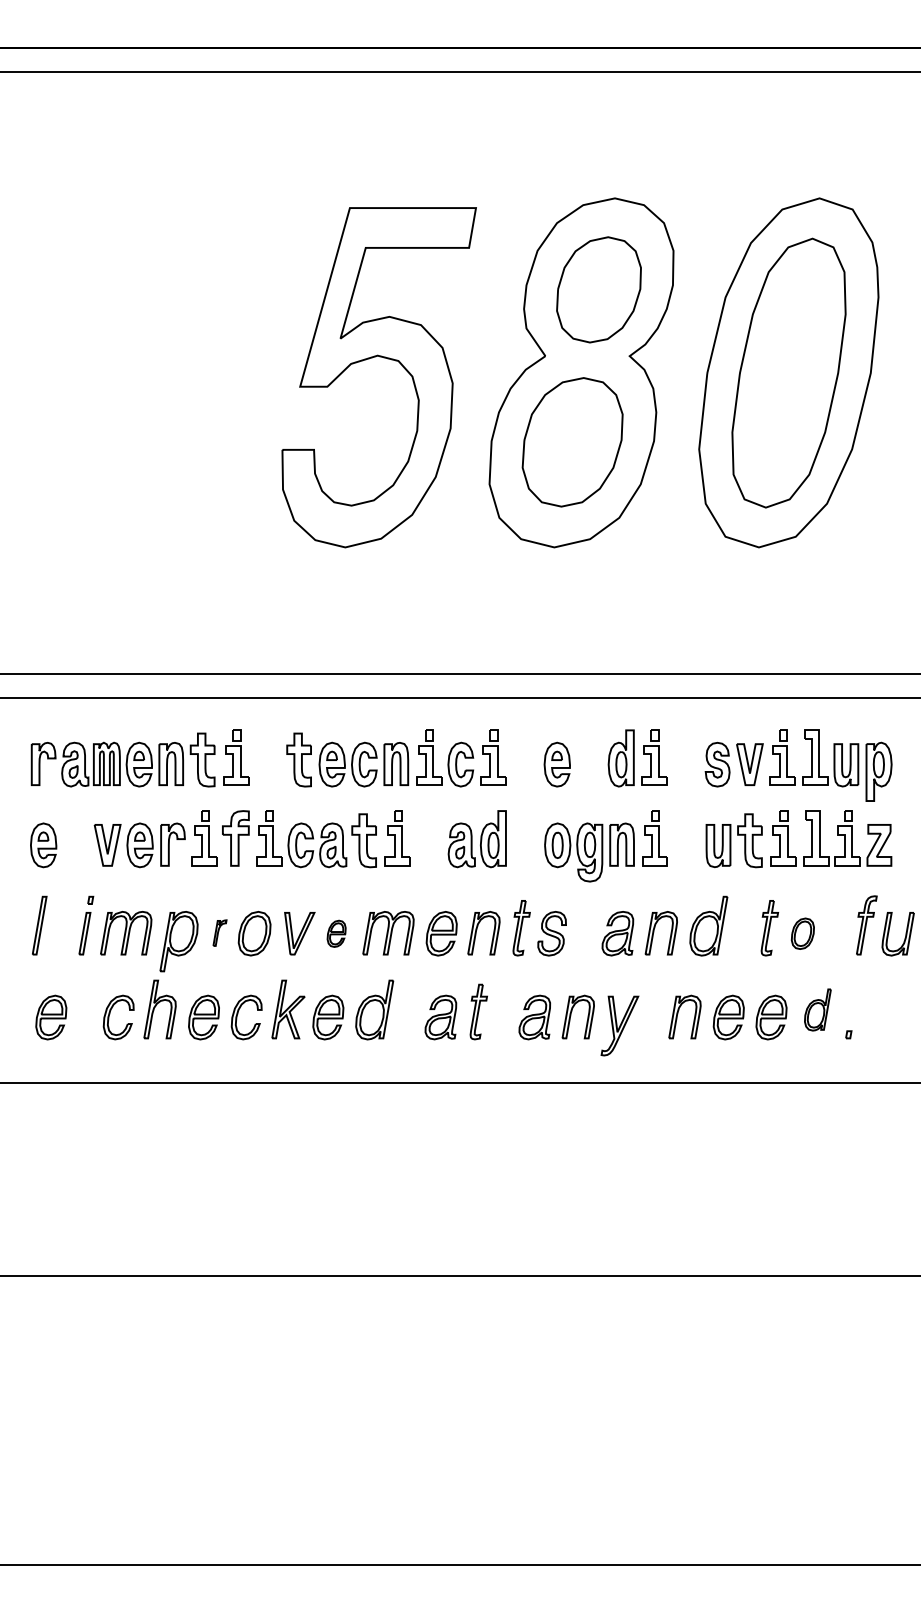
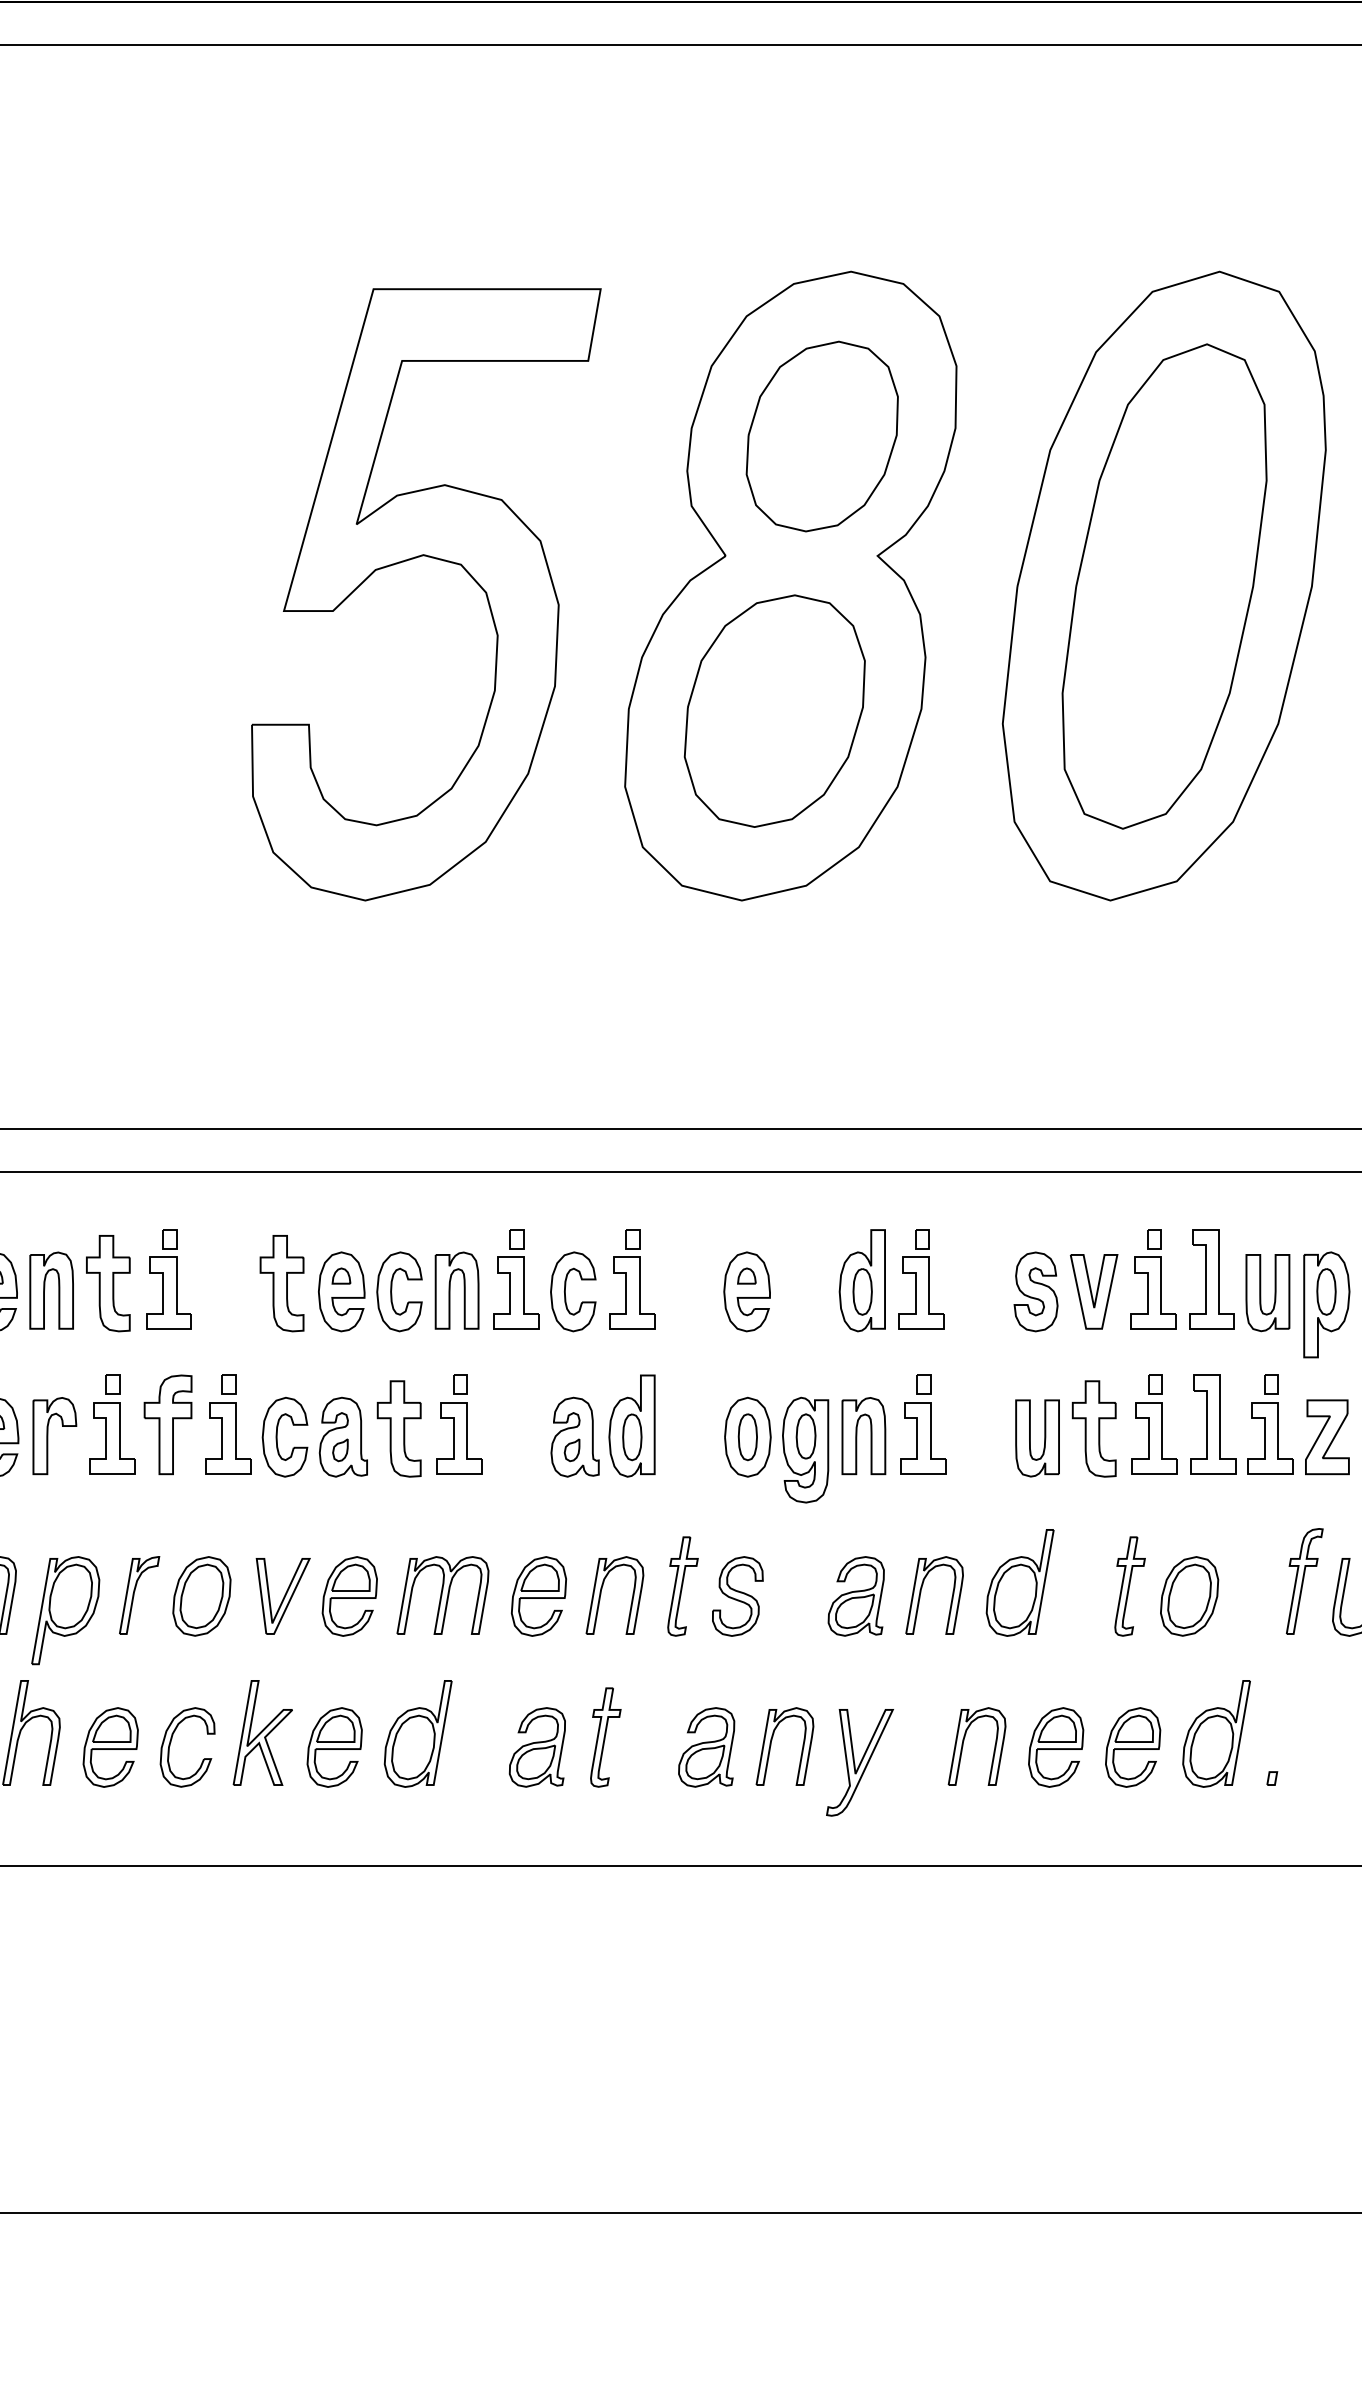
part: (219, 932) -> (138, 1594), size x1.67
part: (336, 933) -> (349, 1596), size x1.67
part: (802, 933) -> (1188, 1596), size x1.43
part: (817, 1009) -> (1215, 1732), size x1.43

